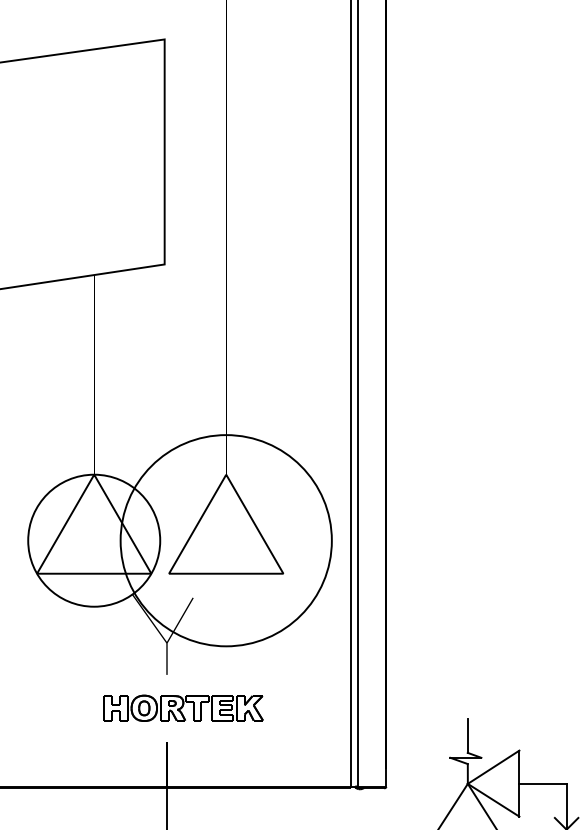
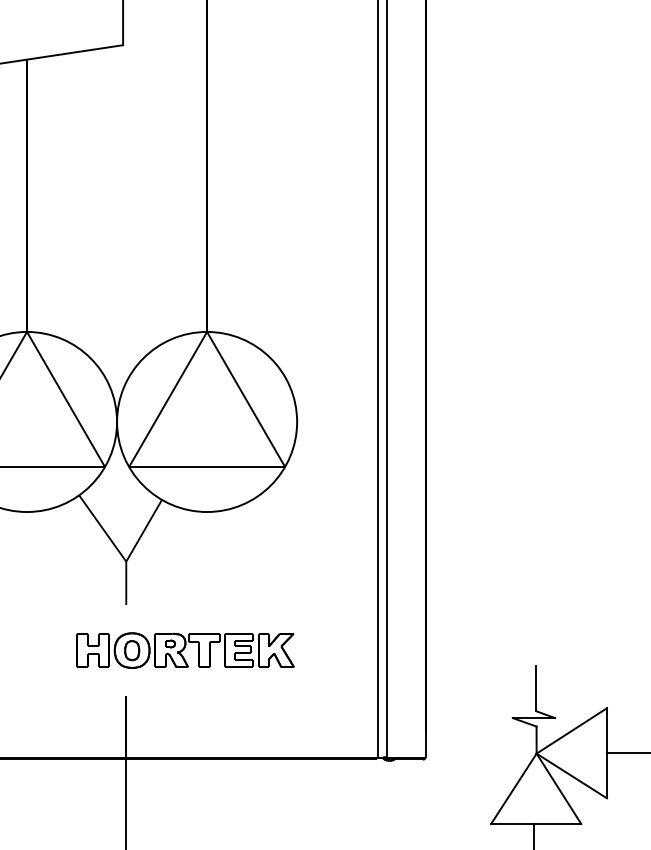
circle: (226, 540) -> (207, 421), size x0.62
part: (183, 707) -> (185, 649), moved

